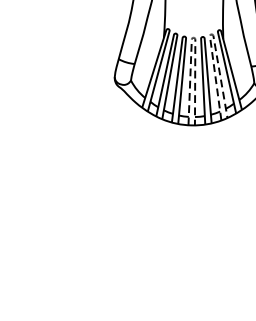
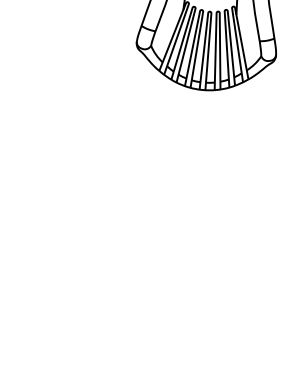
line: (211, 33) -> (226, 9), dashed -> solid
line: (193, 37) -> (209, 11), dashed -> solid

